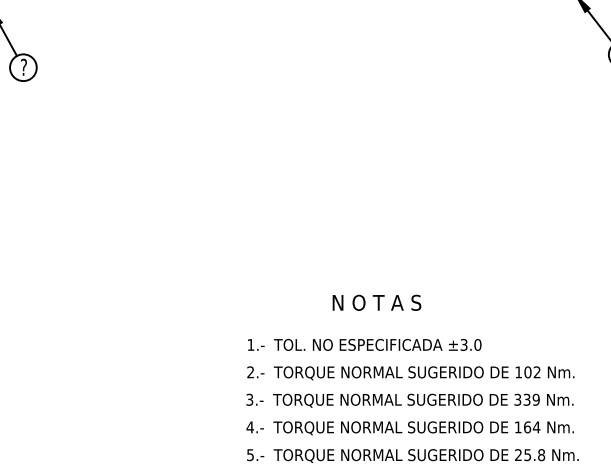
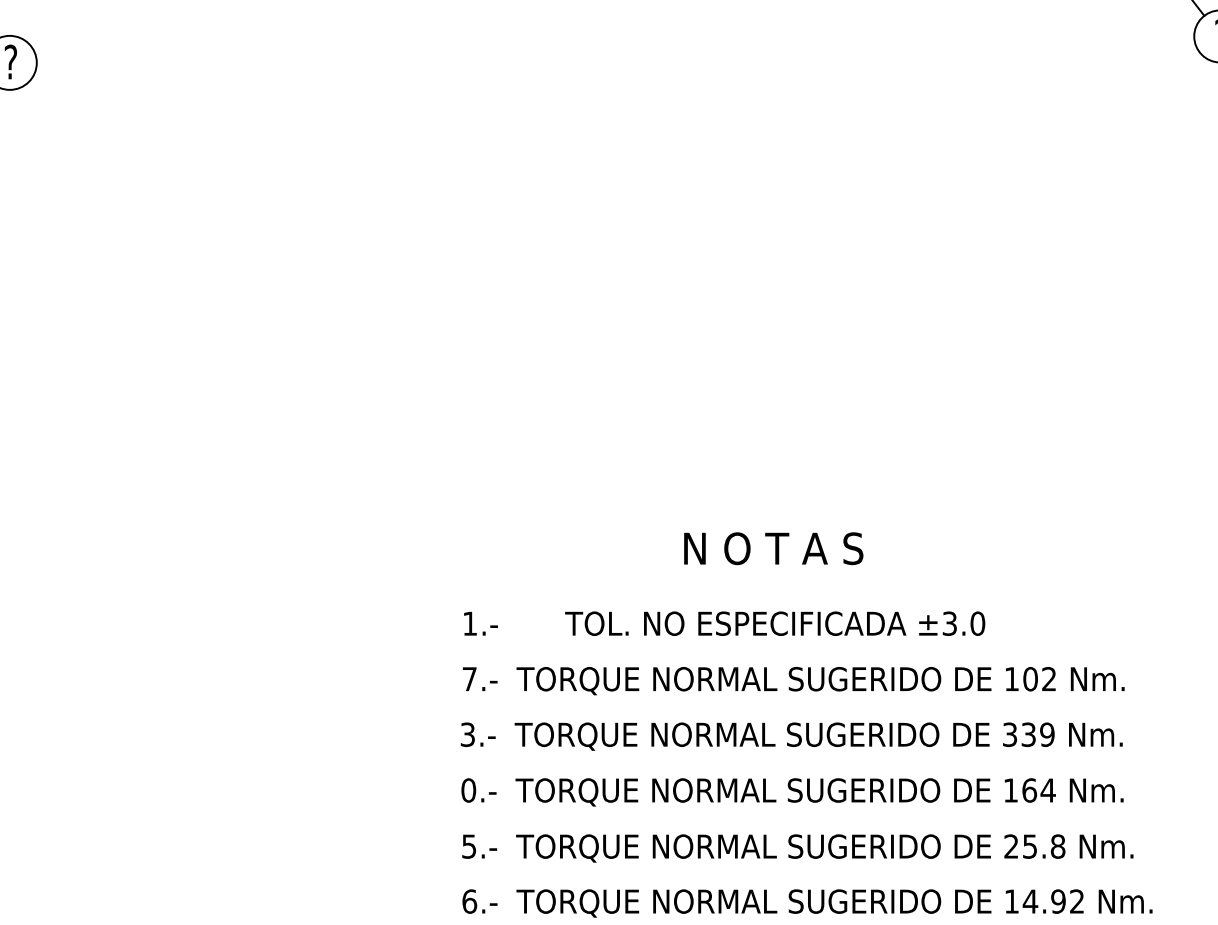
text: (376, 302) -> (772, 547), moved
text: (377, 344) -> (774, 622), moved
text: (250, 372) -> (469, 679), 2.- -> 7.-
text: (249, 427) -> (467, 790), 4.- -> 0.-

